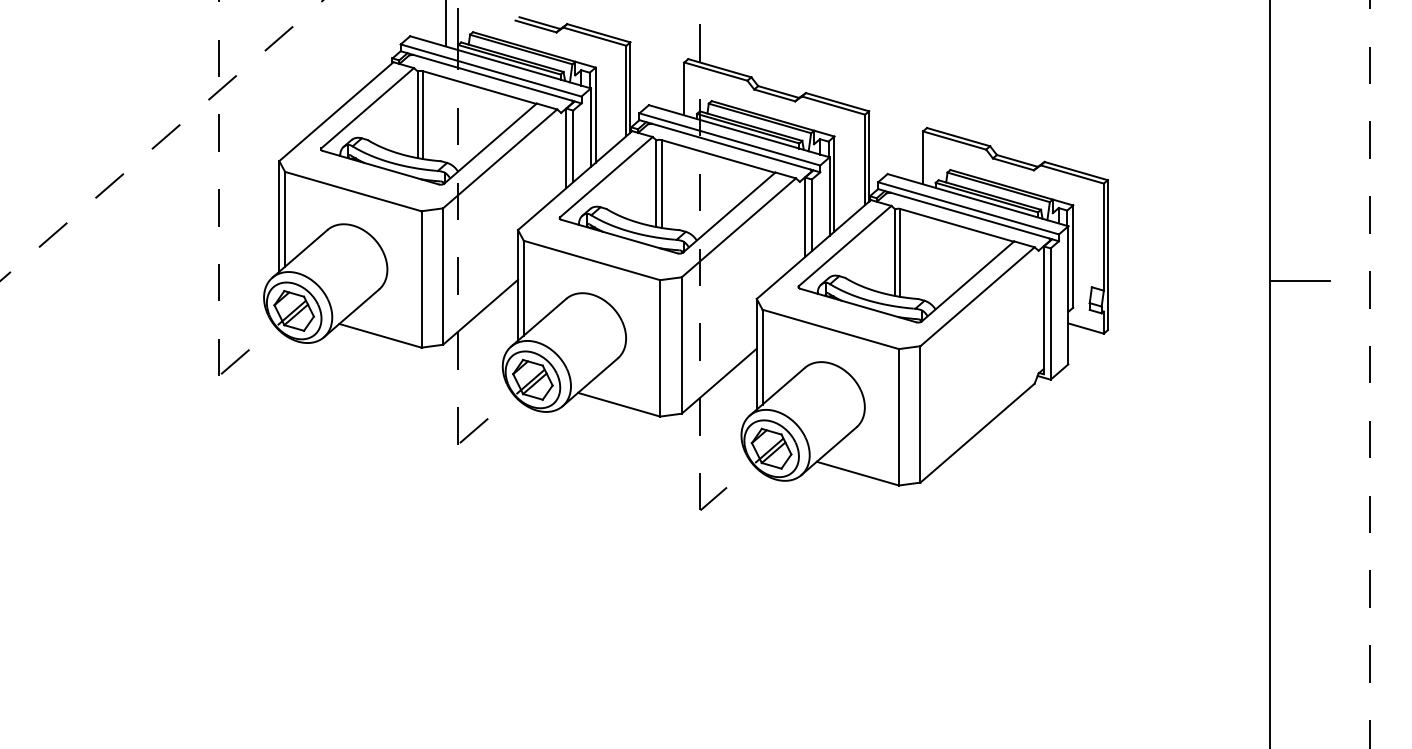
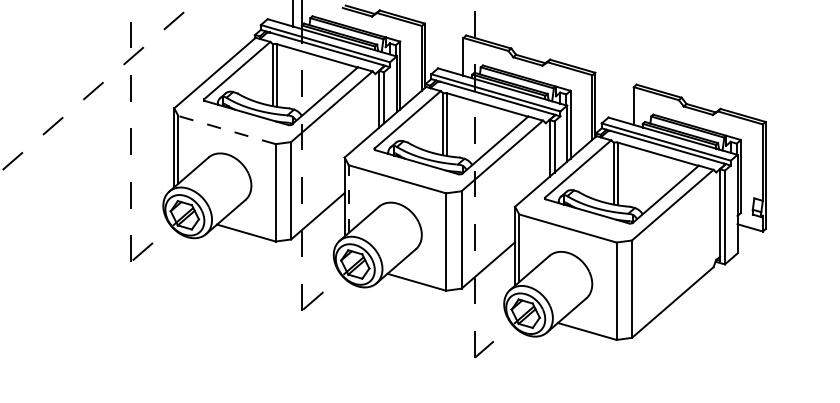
line: (353, 191) -> (227, 130), solid -> dashed
line: (523, 287) -> (348, 198), solid -> dashed

